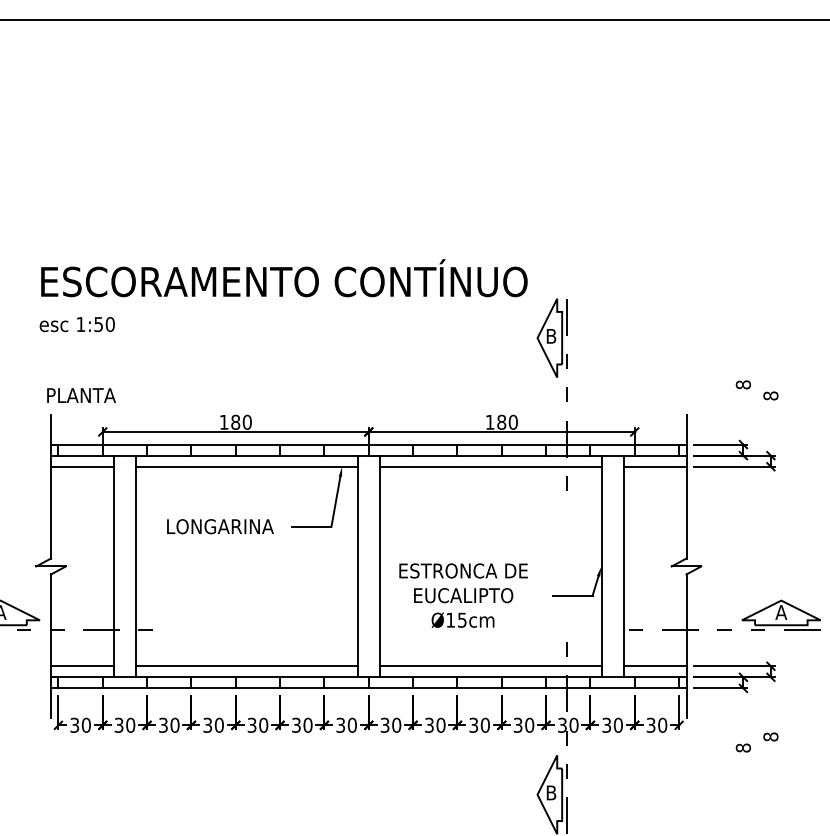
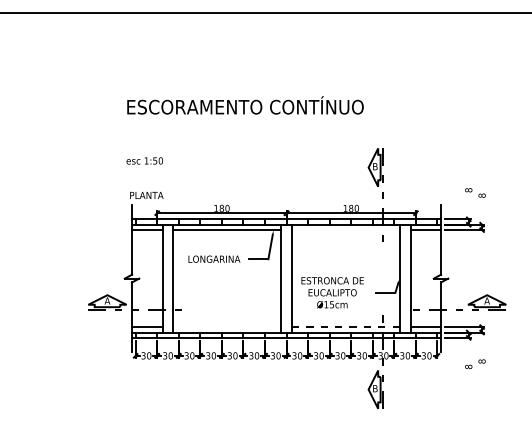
text: (284, 278) -> (245, 105), moved
line: (489, 467) -> (345, 230), removed
line: (247, 667) -> (227, 327), removed
line: (489, 667) -> (345, 327), solid -> dashed

